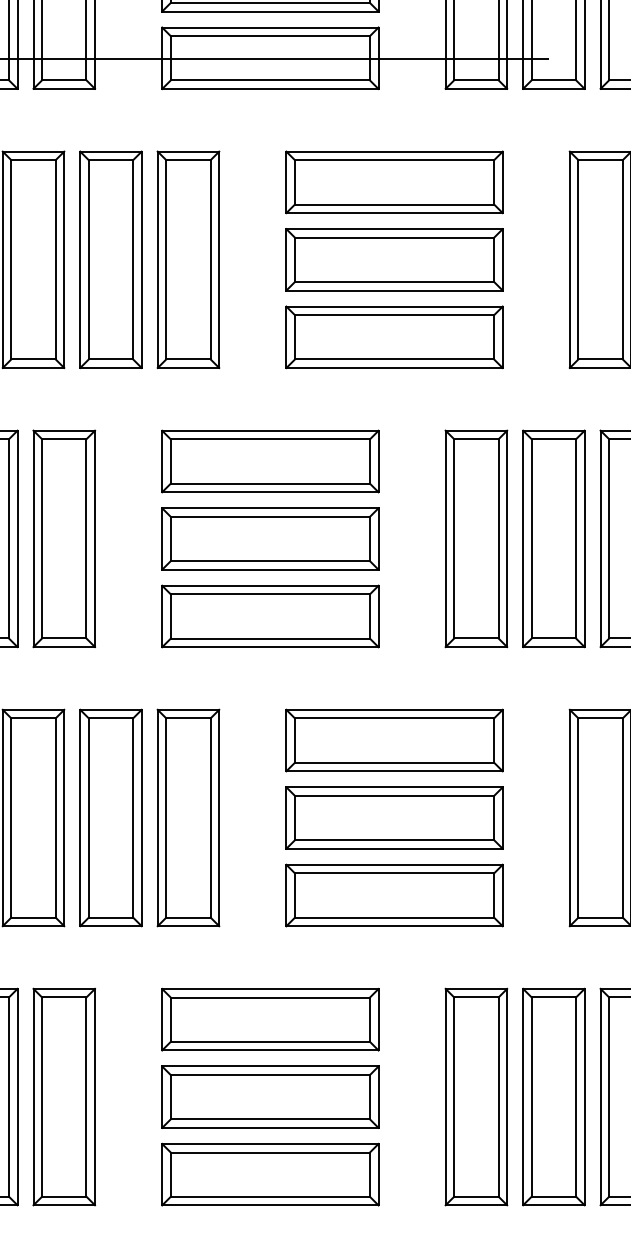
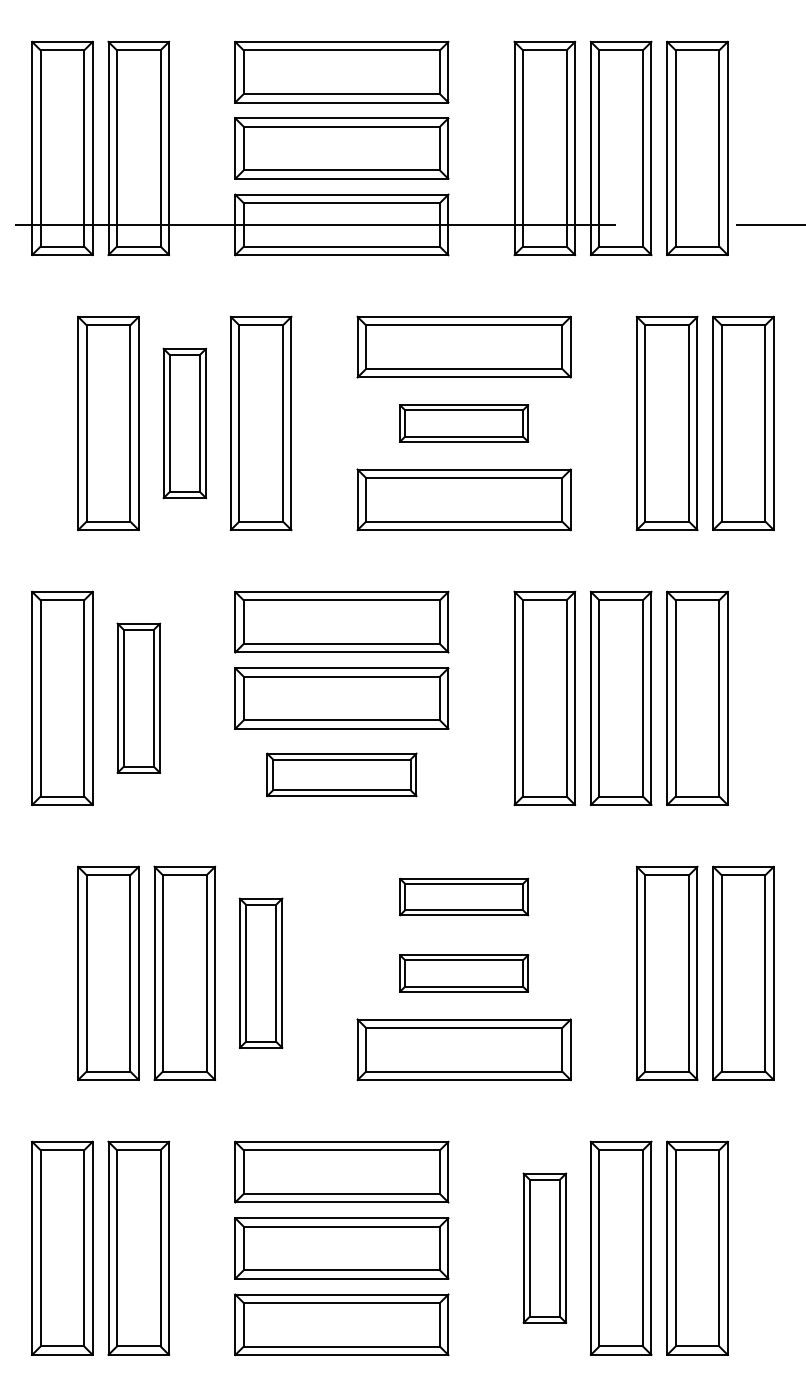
part: (110, 259) -> (184, 423), size x0.7
part: (393, 259) -> (463, 423), size x0.6
part: (63, 537) -> (138, 697), size x0.7
part: (270, 616) -> (341, 774), size x0.7
part: (393, 739) -> (463, 896), size x0.6
part: (187, 817) -> (260, 972), size x0.7
part: (393, 818) -> (463, 973), size x0.6
part: (476, 1096) -> (544, 1247), size x0.7

